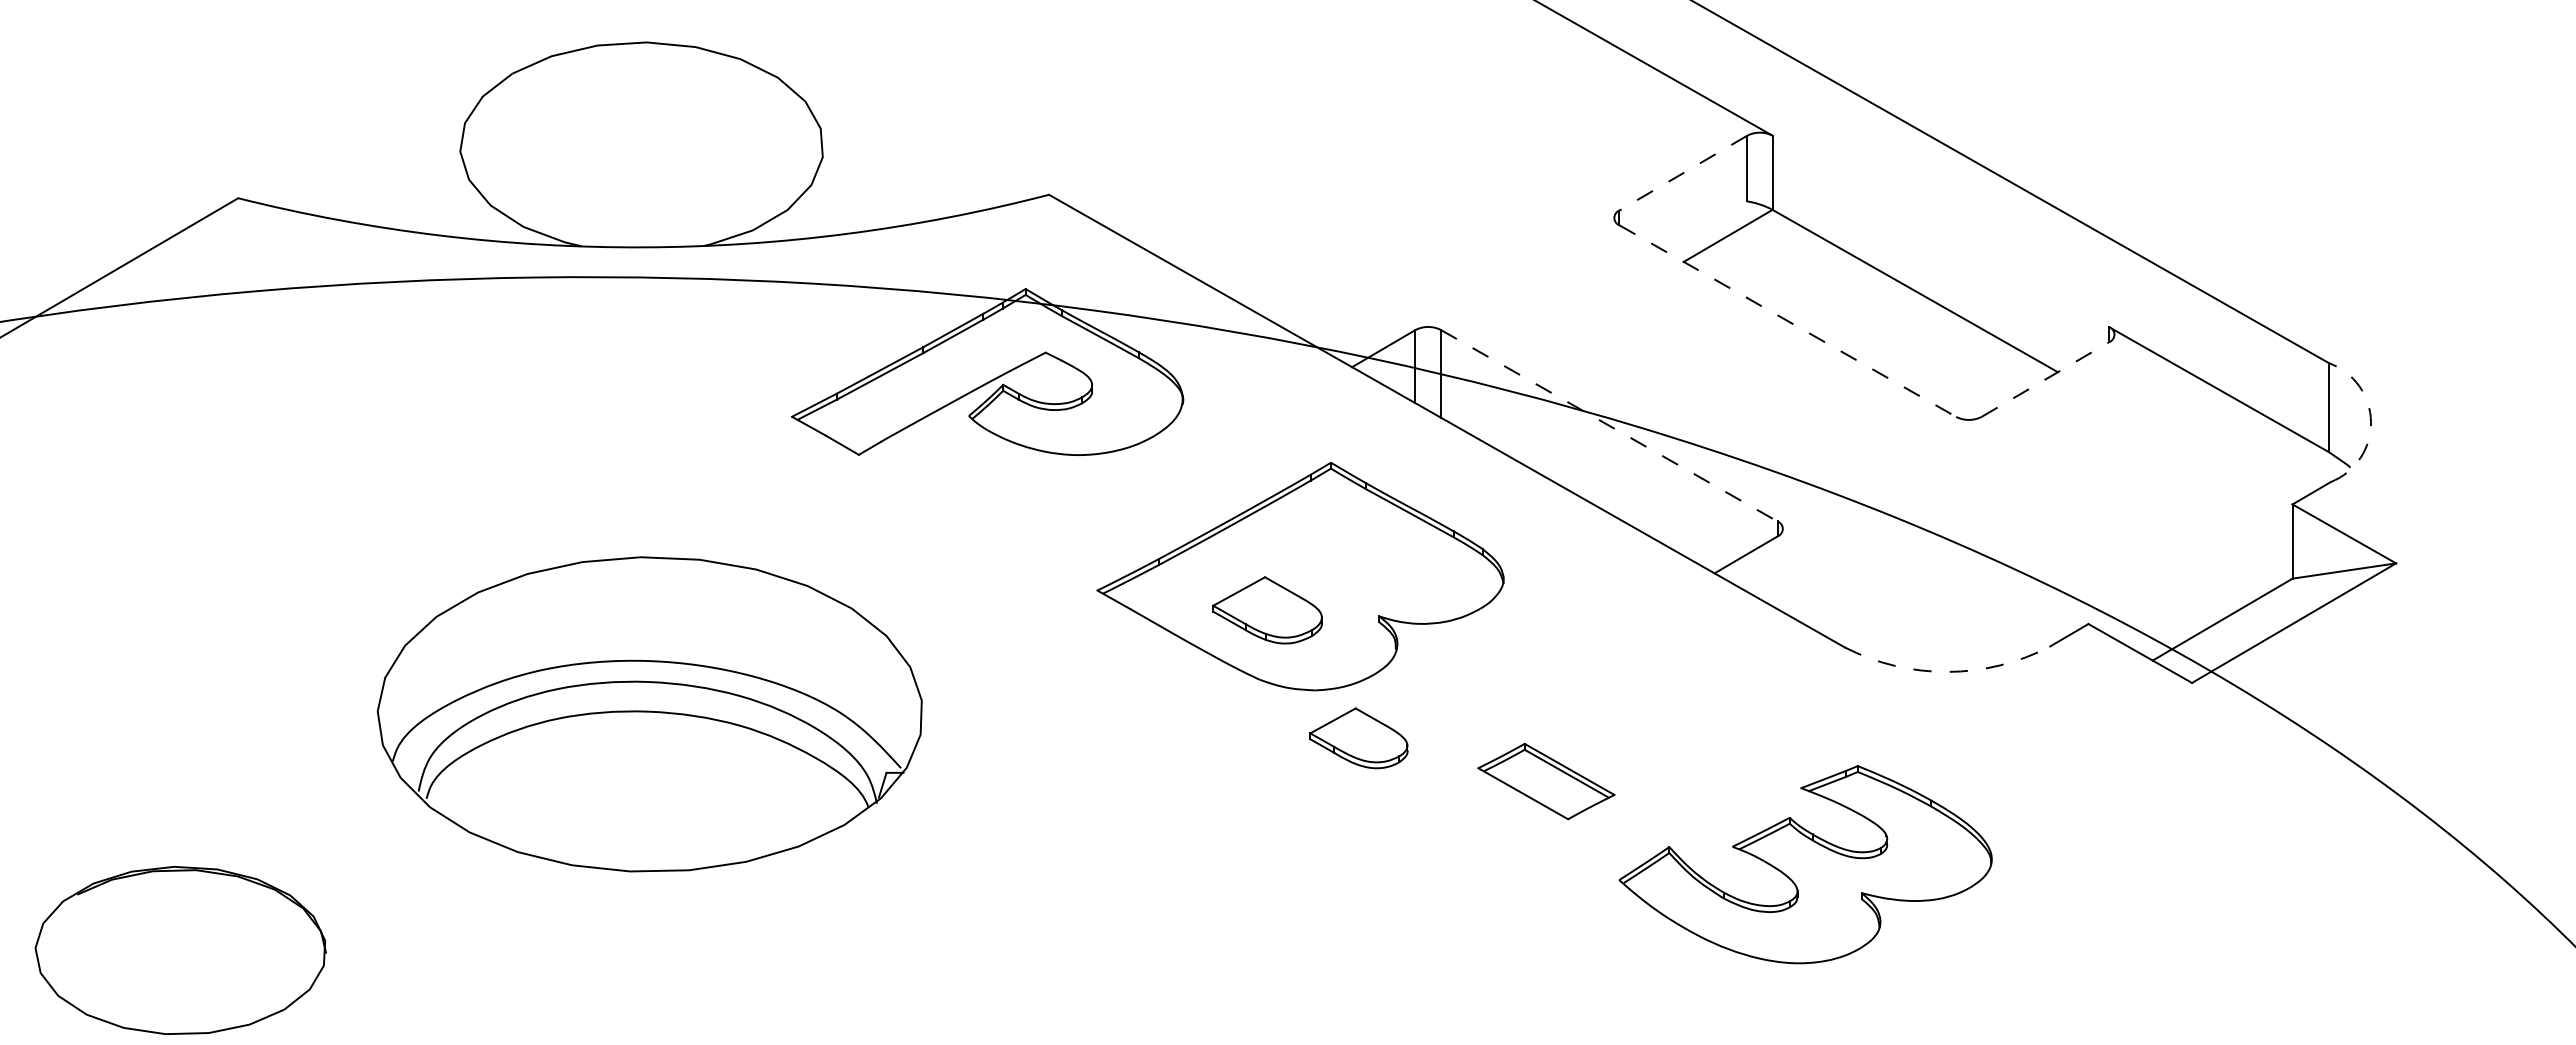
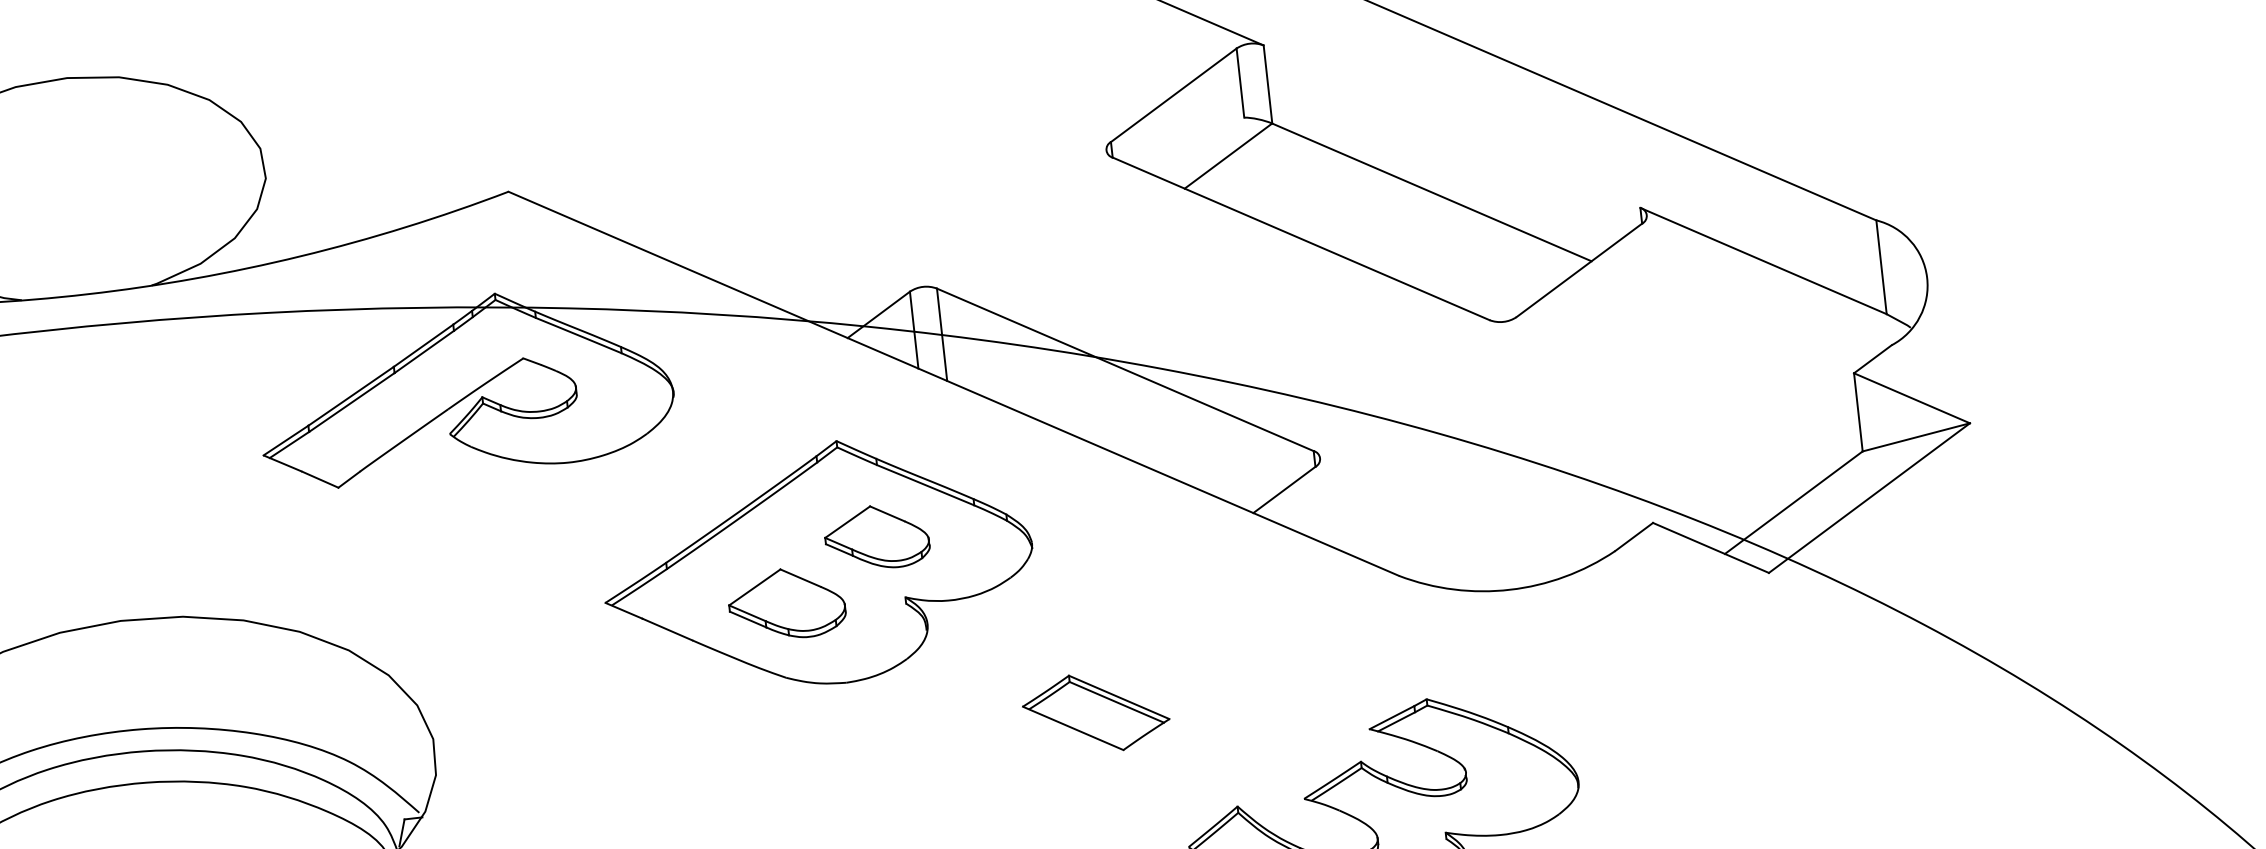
line: (1683, 173) -> (1174, 95), dashed -> solid
line: (1787, 321) -> (1300, 239), dashed -> solid
line: (2045, 379) -> (1579, 270), dashed -> solid
arc: (2371, 422) -> (1927, 277), dashed -> solid
line: (1609, 425) -> (1125, 369), dashed -> solid
arc: (1947, 671) -> (1510, 589), dashed -> solid
part: (1358, 738) -> (876, 537), moved
part: (1546, 781) -> (1096, 712), moved

